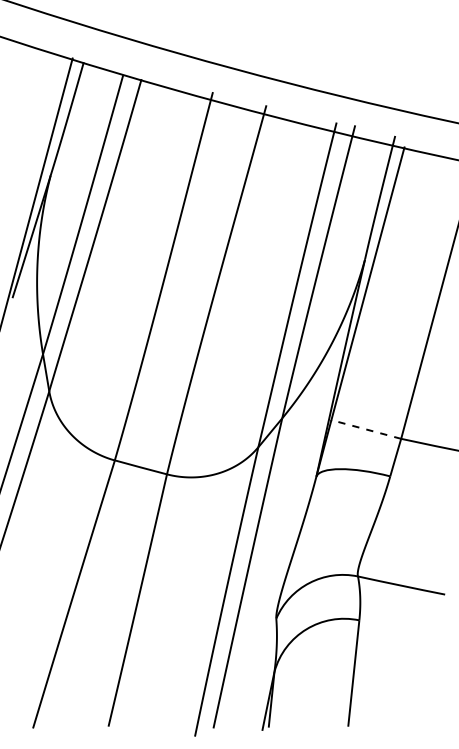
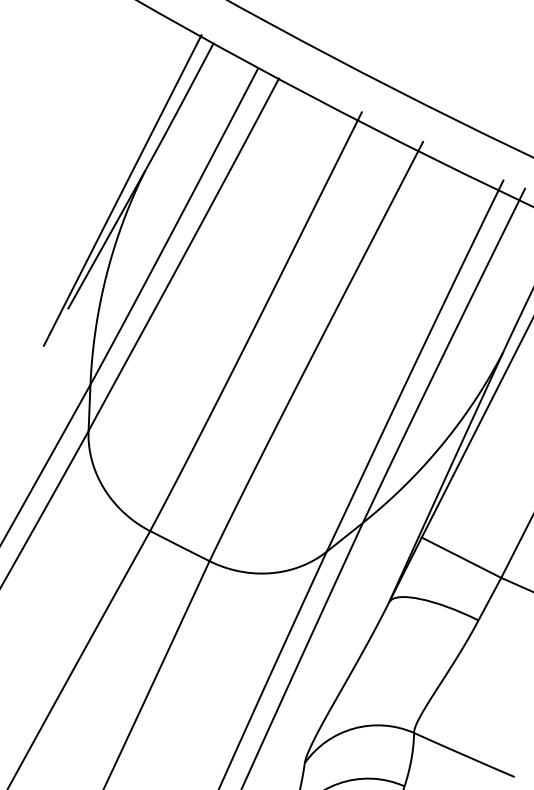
line: (365, 429) -> (460, 557), dashed -> solid

